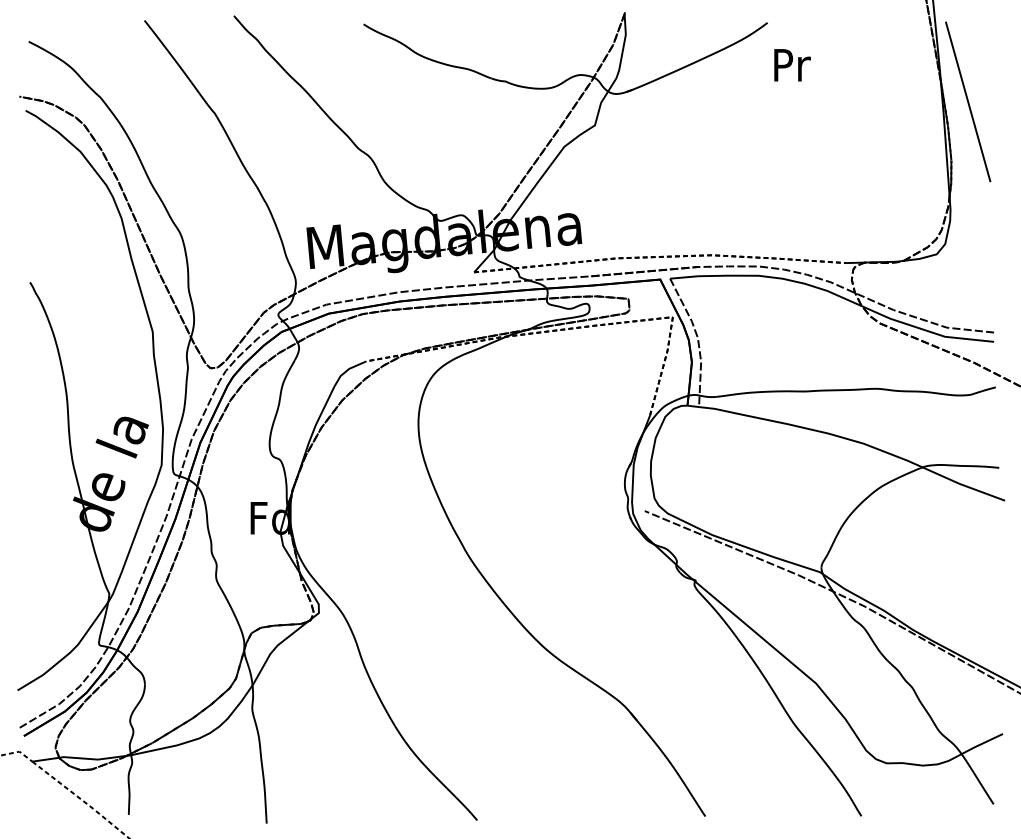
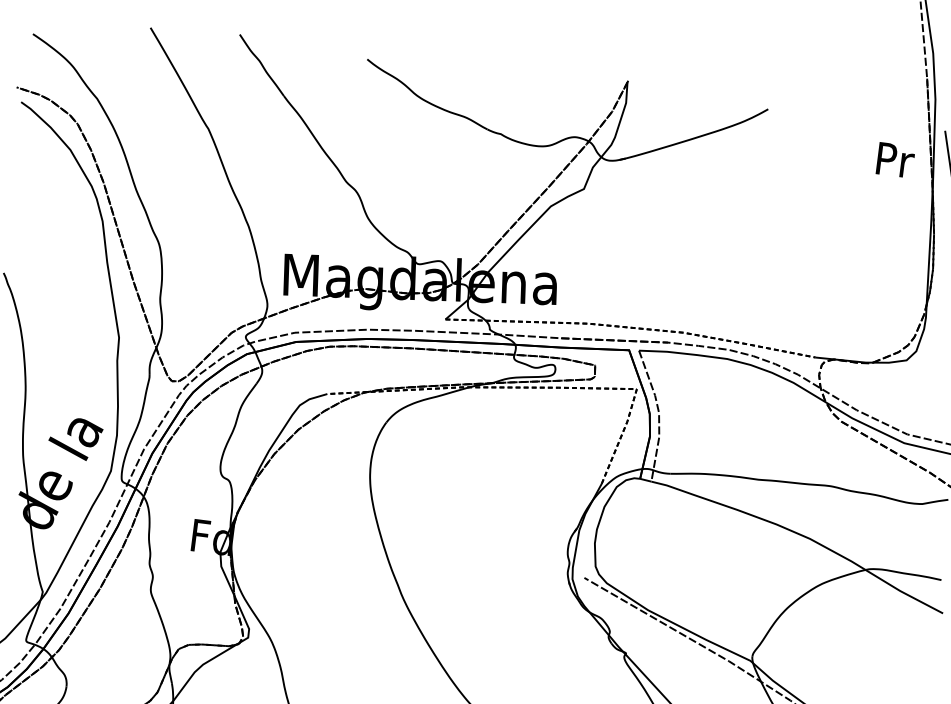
text: (792, 65) -> (895, 160), moved

